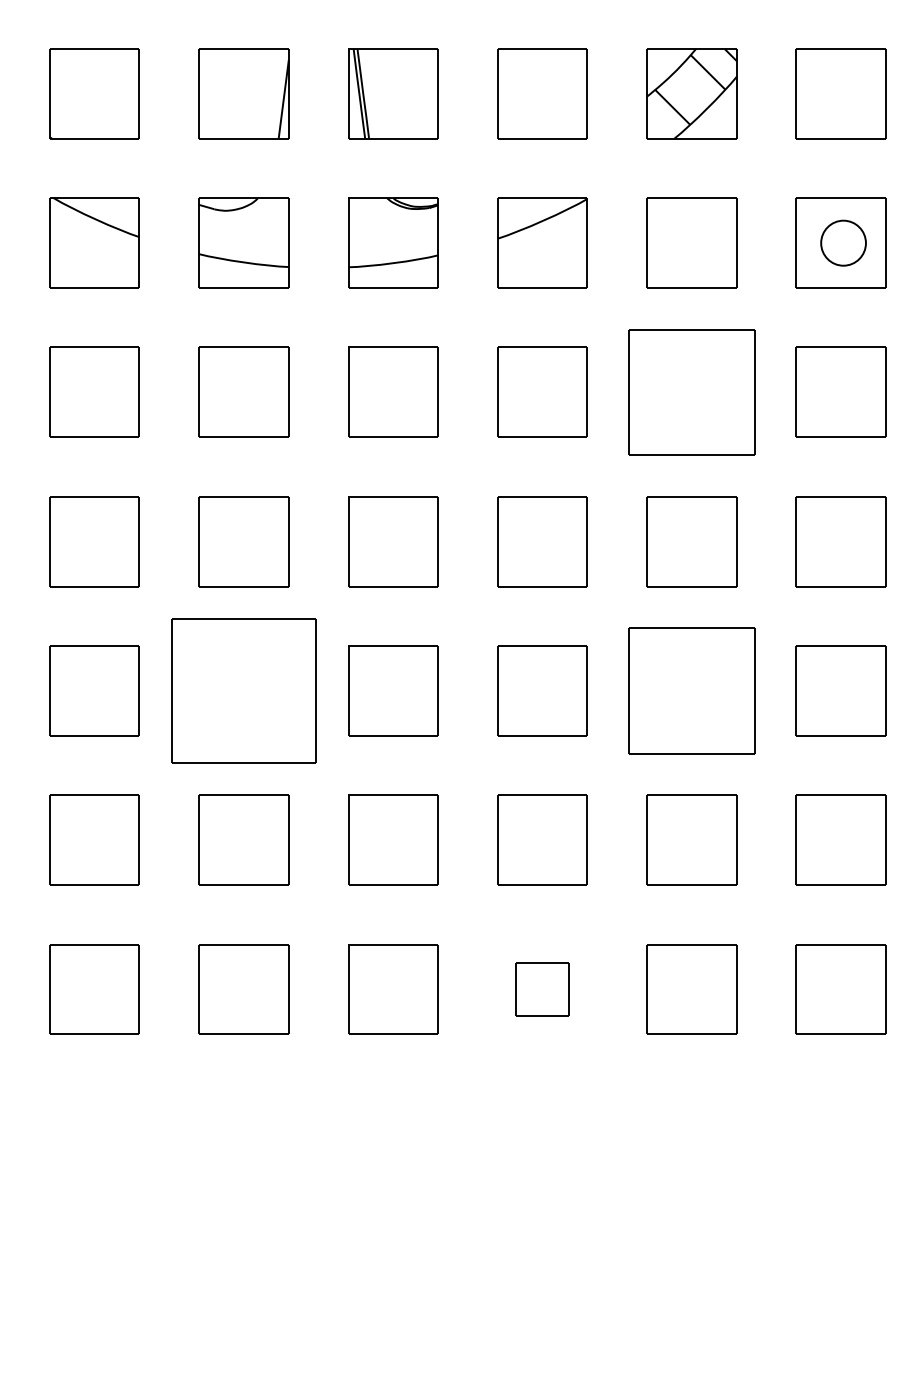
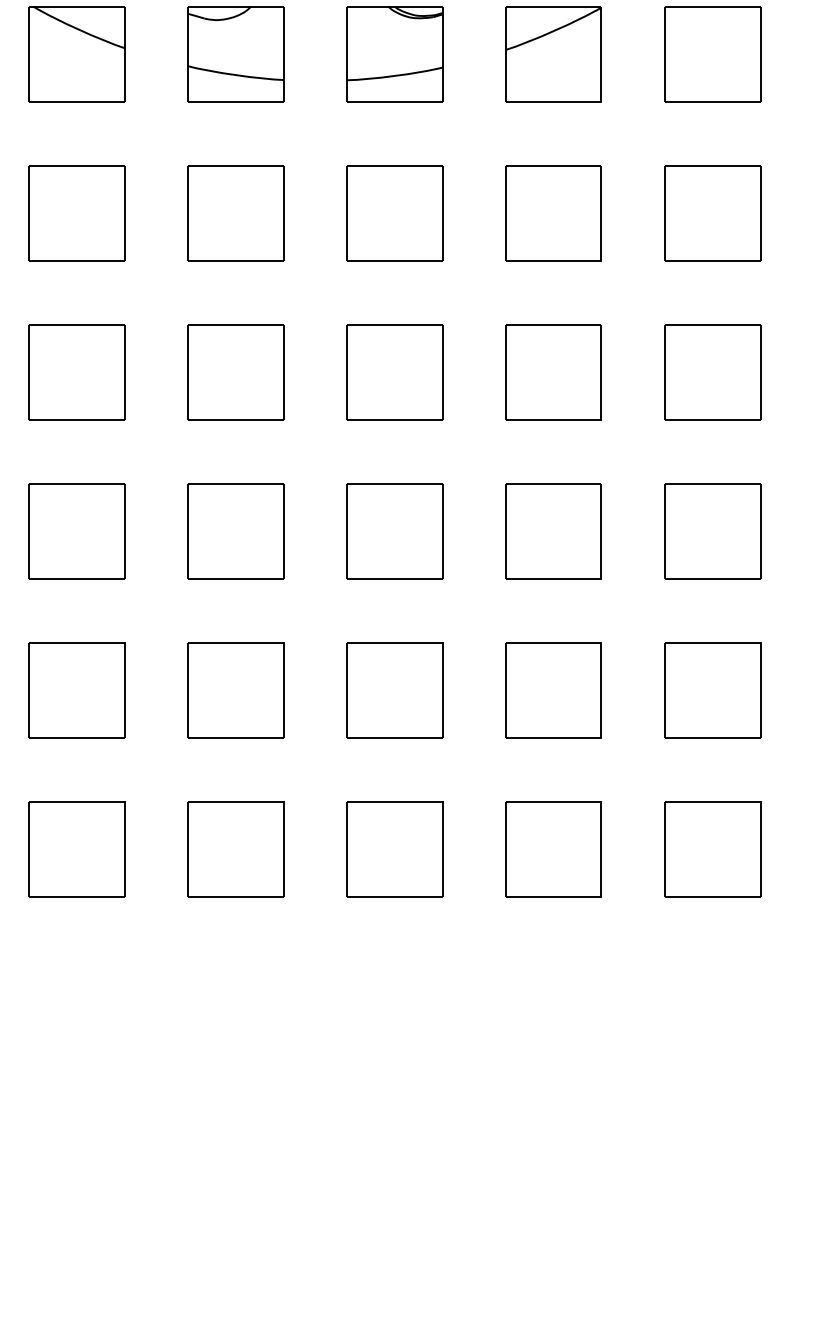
part: (691, 391) -> (712, 212), size x0.71
part: (243, 690) -> (235, 530), size x0.62
part: (691, 690) -> (712, 530), size x0.71
part: (542, 989) -> (553, 849), size x1.67

